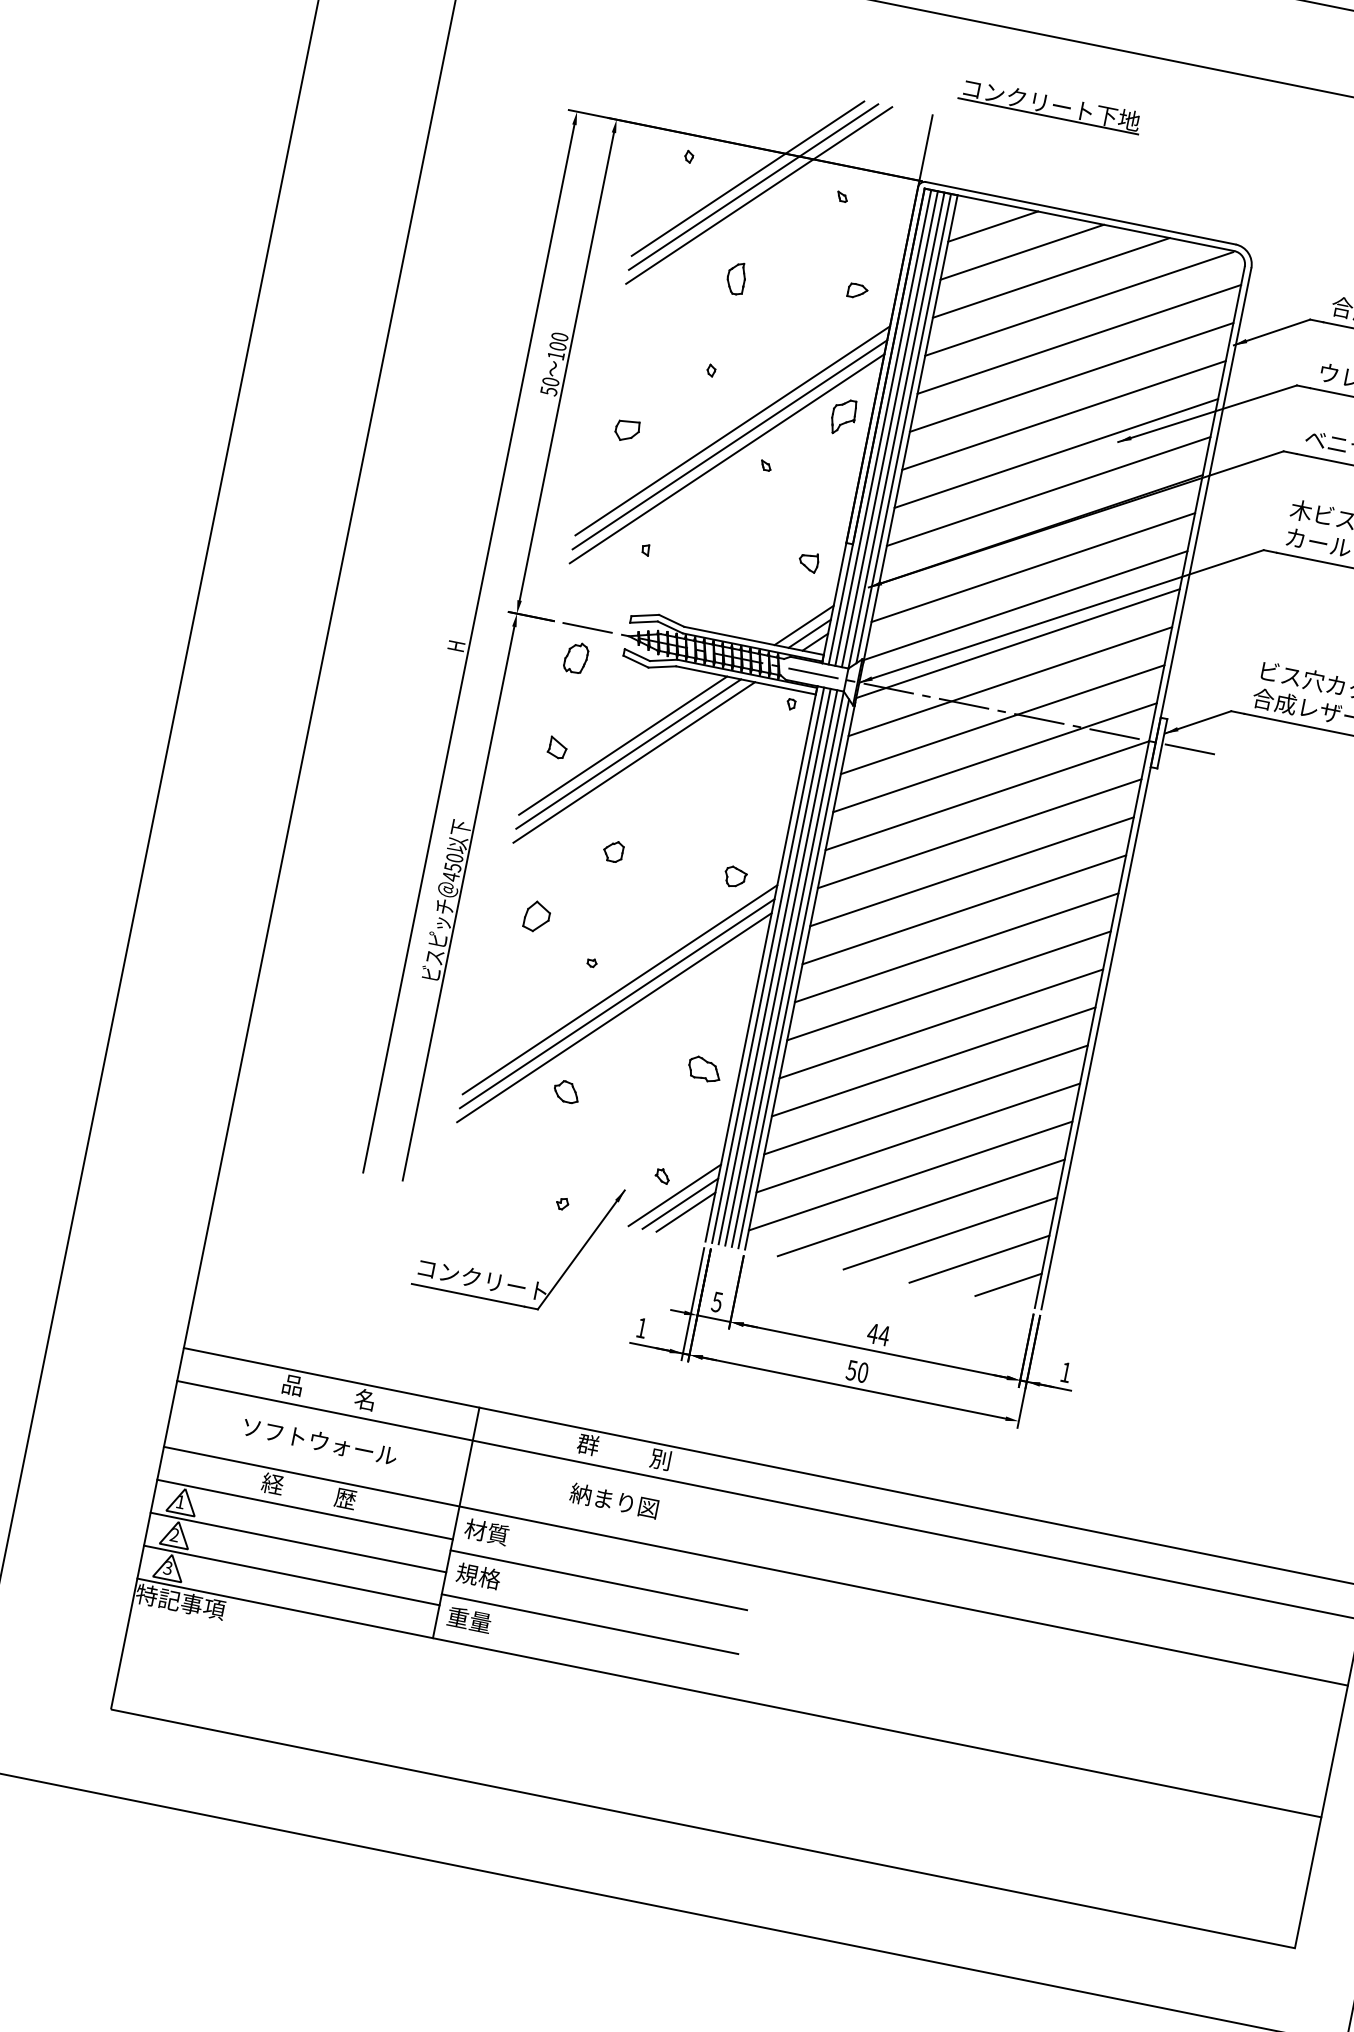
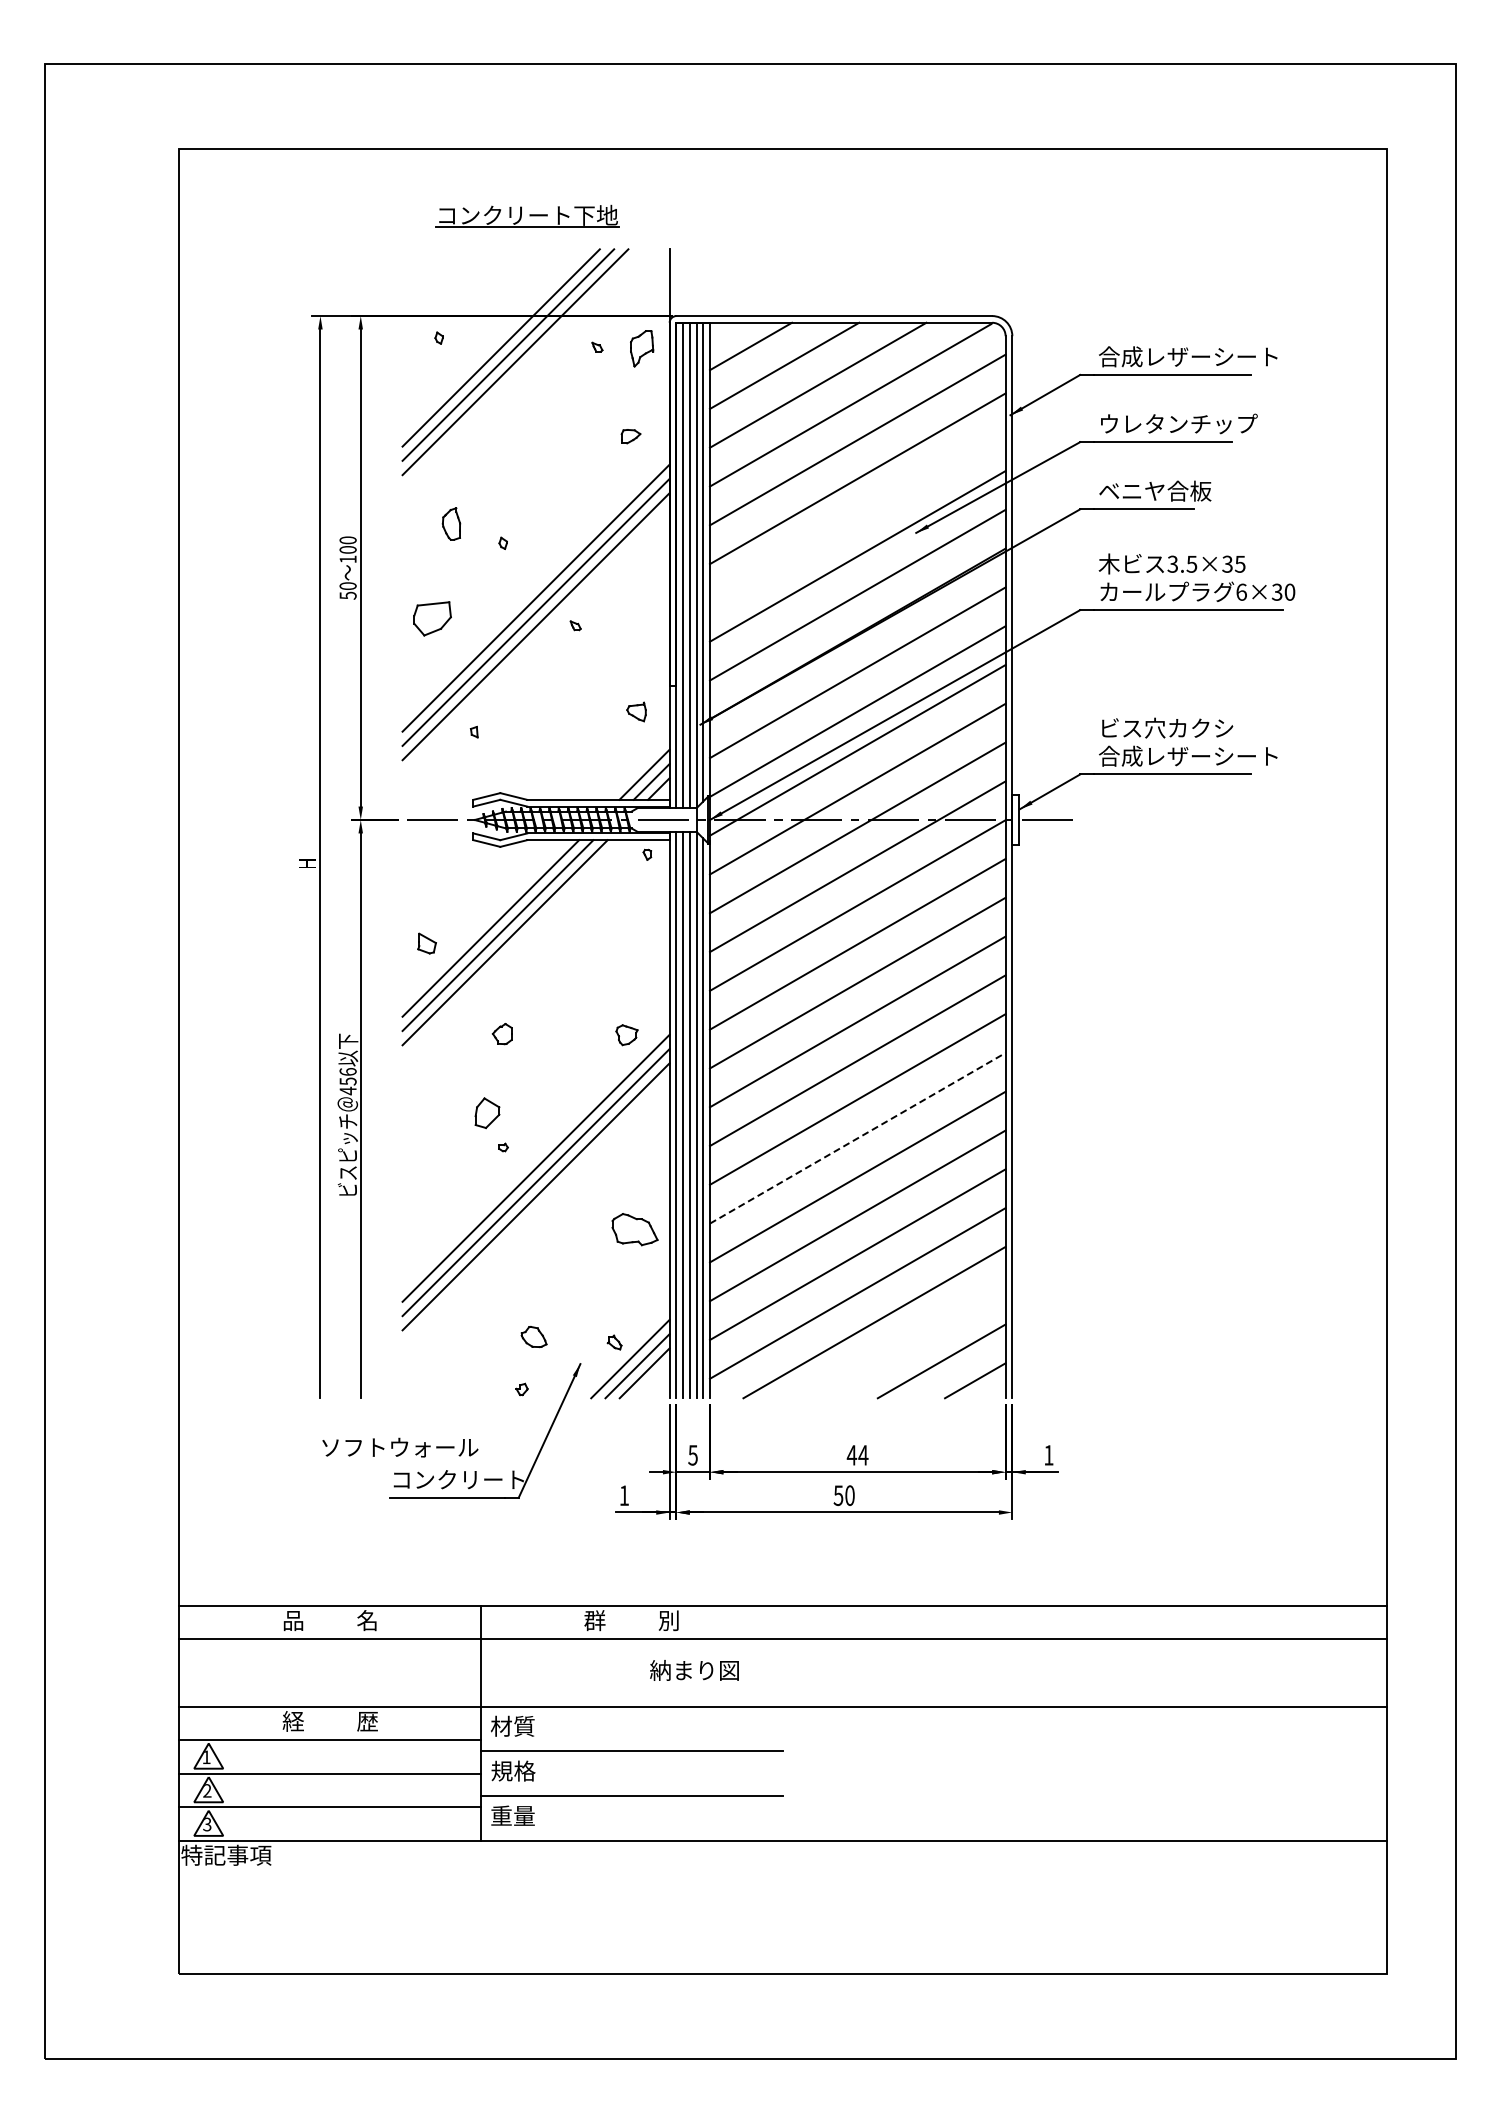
part: (1050, 104) -> (527, 215), moved
part: (736, 277) -> (451, 523), moved
line: (1063, 415) -> (857, 517), removed
part: (844, 416) -> (642, 348), moved
part: (627, 430) -> (432, 618), size x1.6
part: (576, 657) -> (427, 851), removed
text: (454, 857) -> (347, 1071), 450 -> 456
part: (537, 917) -> (487, 1113), moved
line: (940, 1024) -> (857, 1138), solid -> dashed
part: (704, 1069) -> (634, 1229), size x1.4
part: (566, 1092) -> (533, 1337), moved
line: (949, 1232) -> (907, 1341), removed
text: (320, 1441) -> (400, 1447), moved
text: (614, 1500) -> (694, 1670), moved

